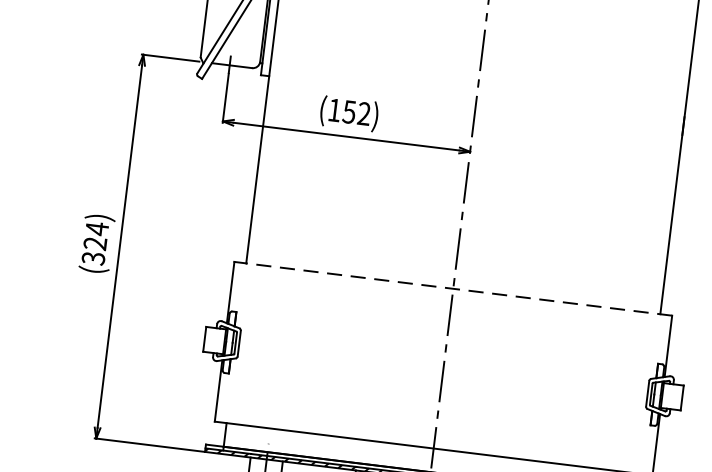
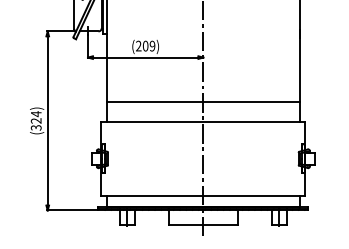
text: (349, 110) -> (145, 45), (152) -> (209)
line: (456, 247) -> (202, 102), added
line: (457, 289) -> (205, 121), dashed -> solid

